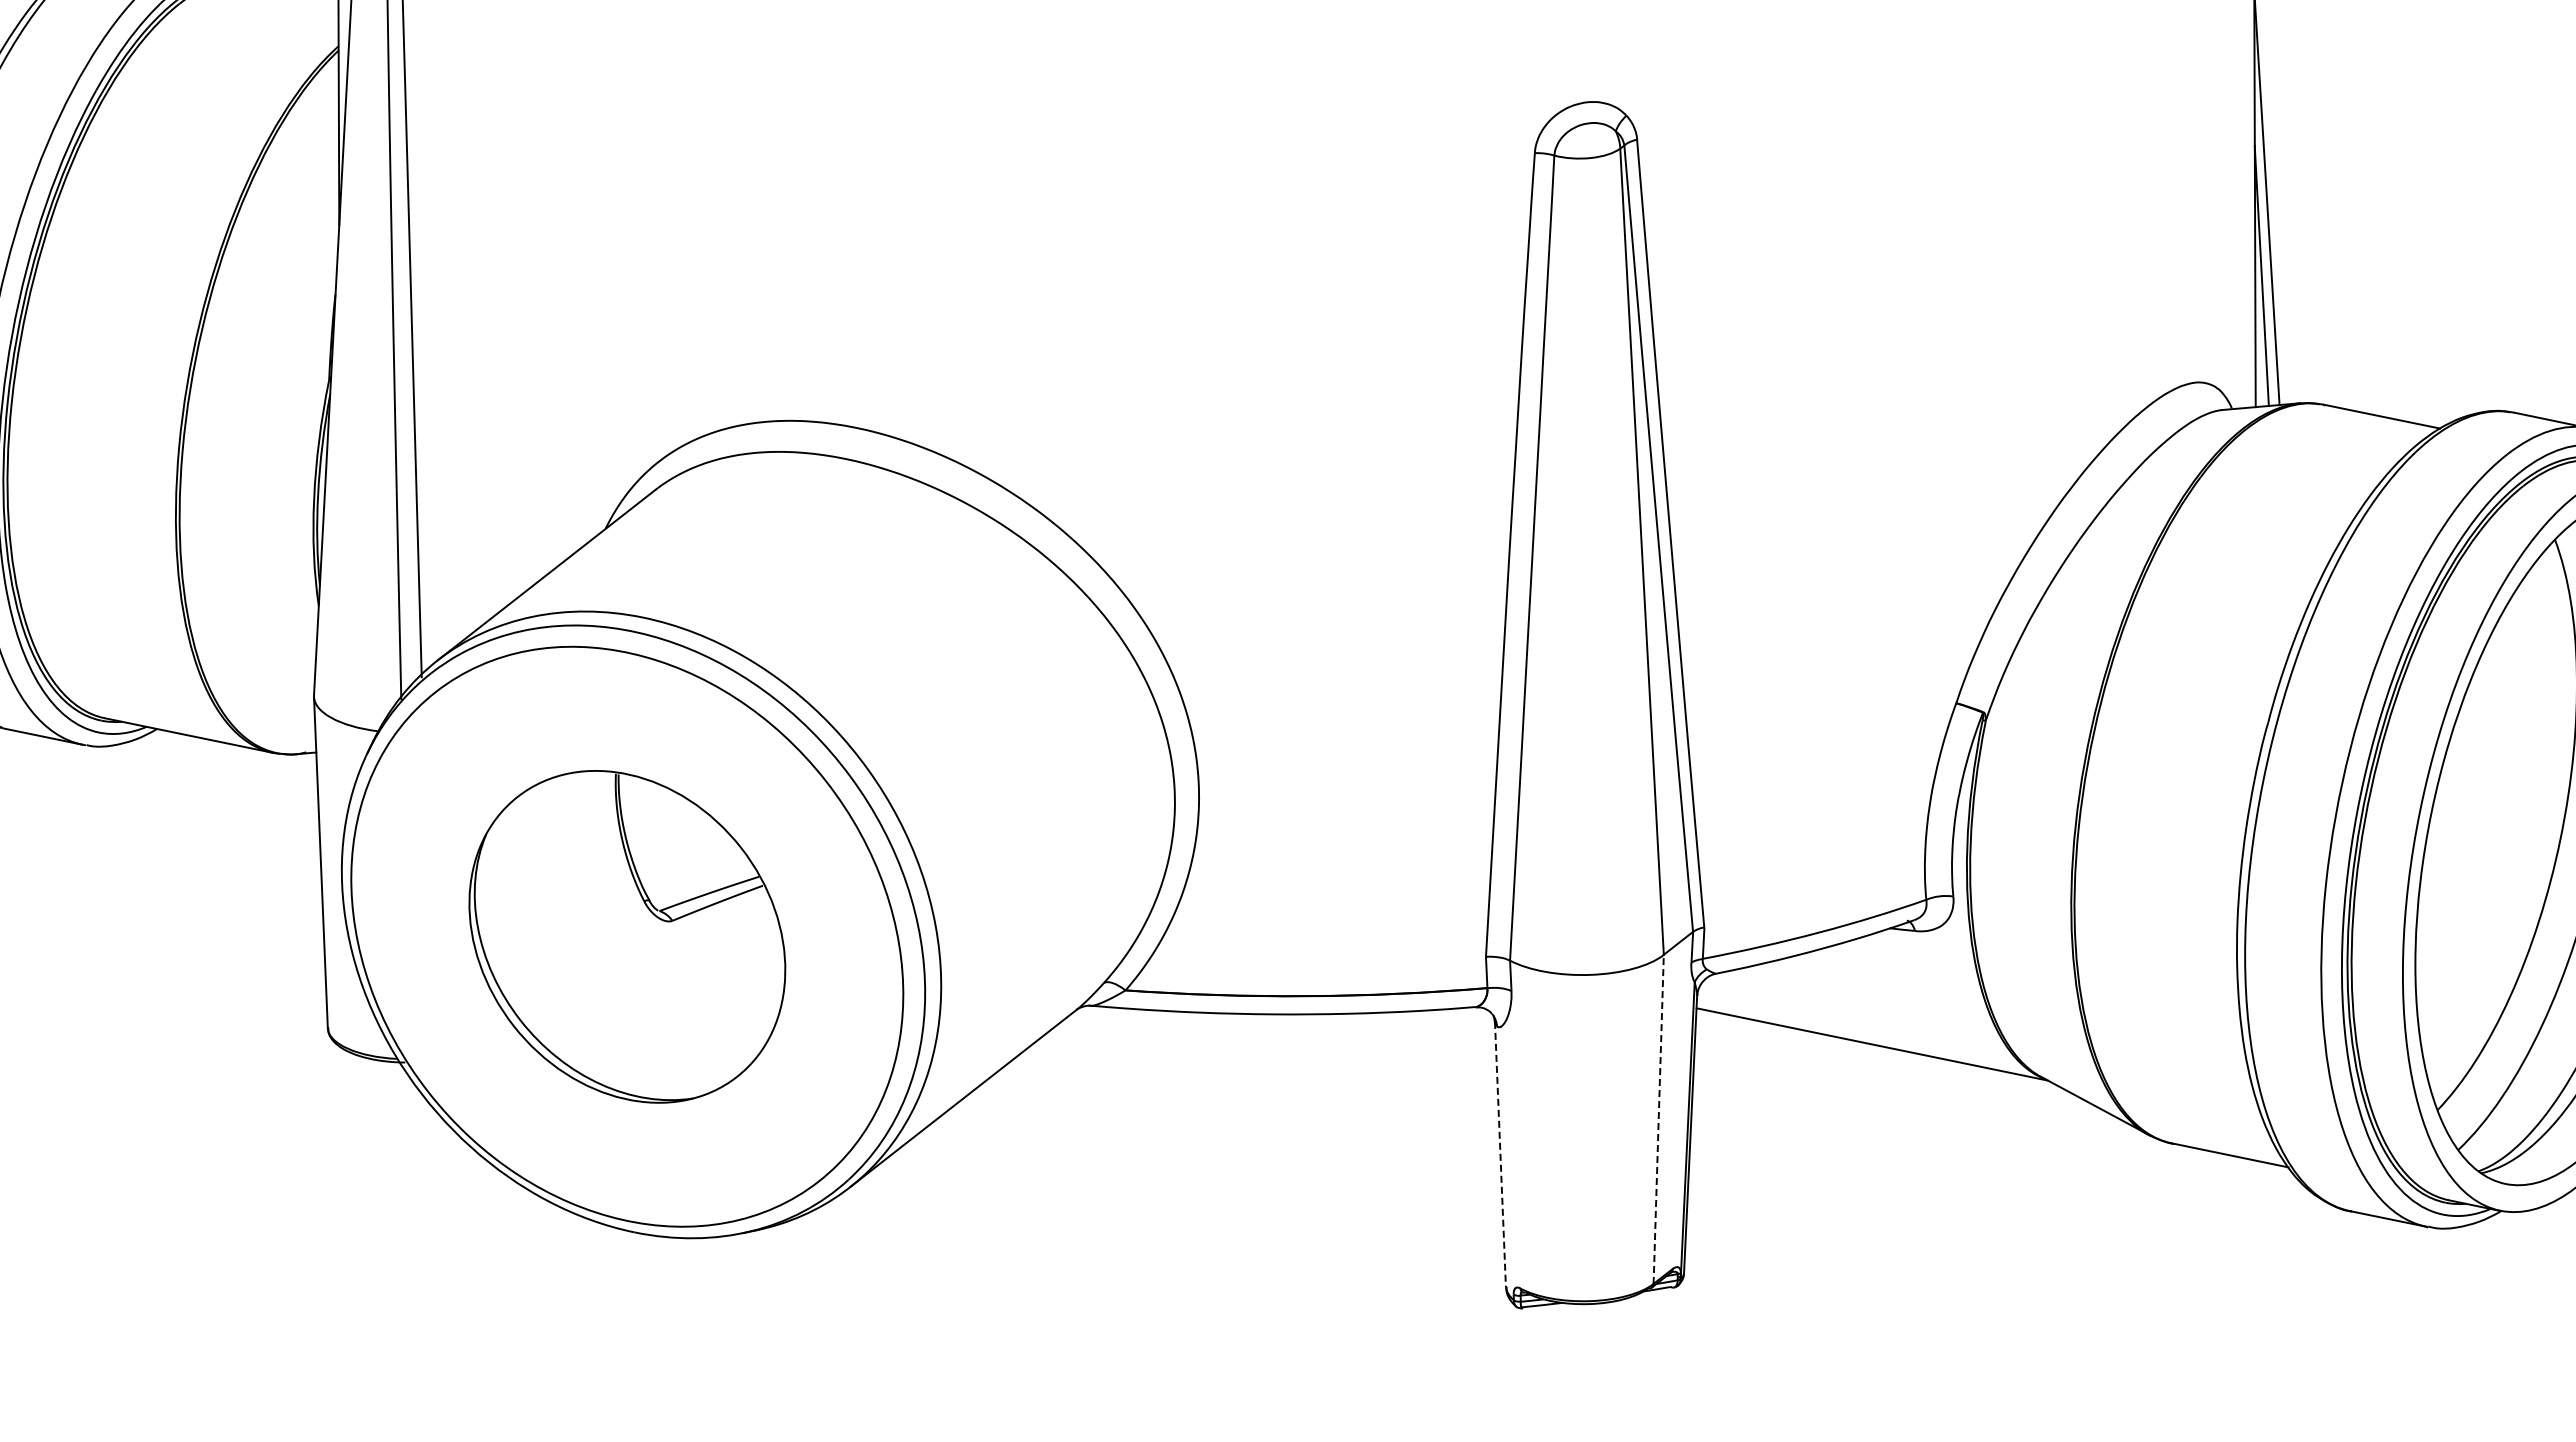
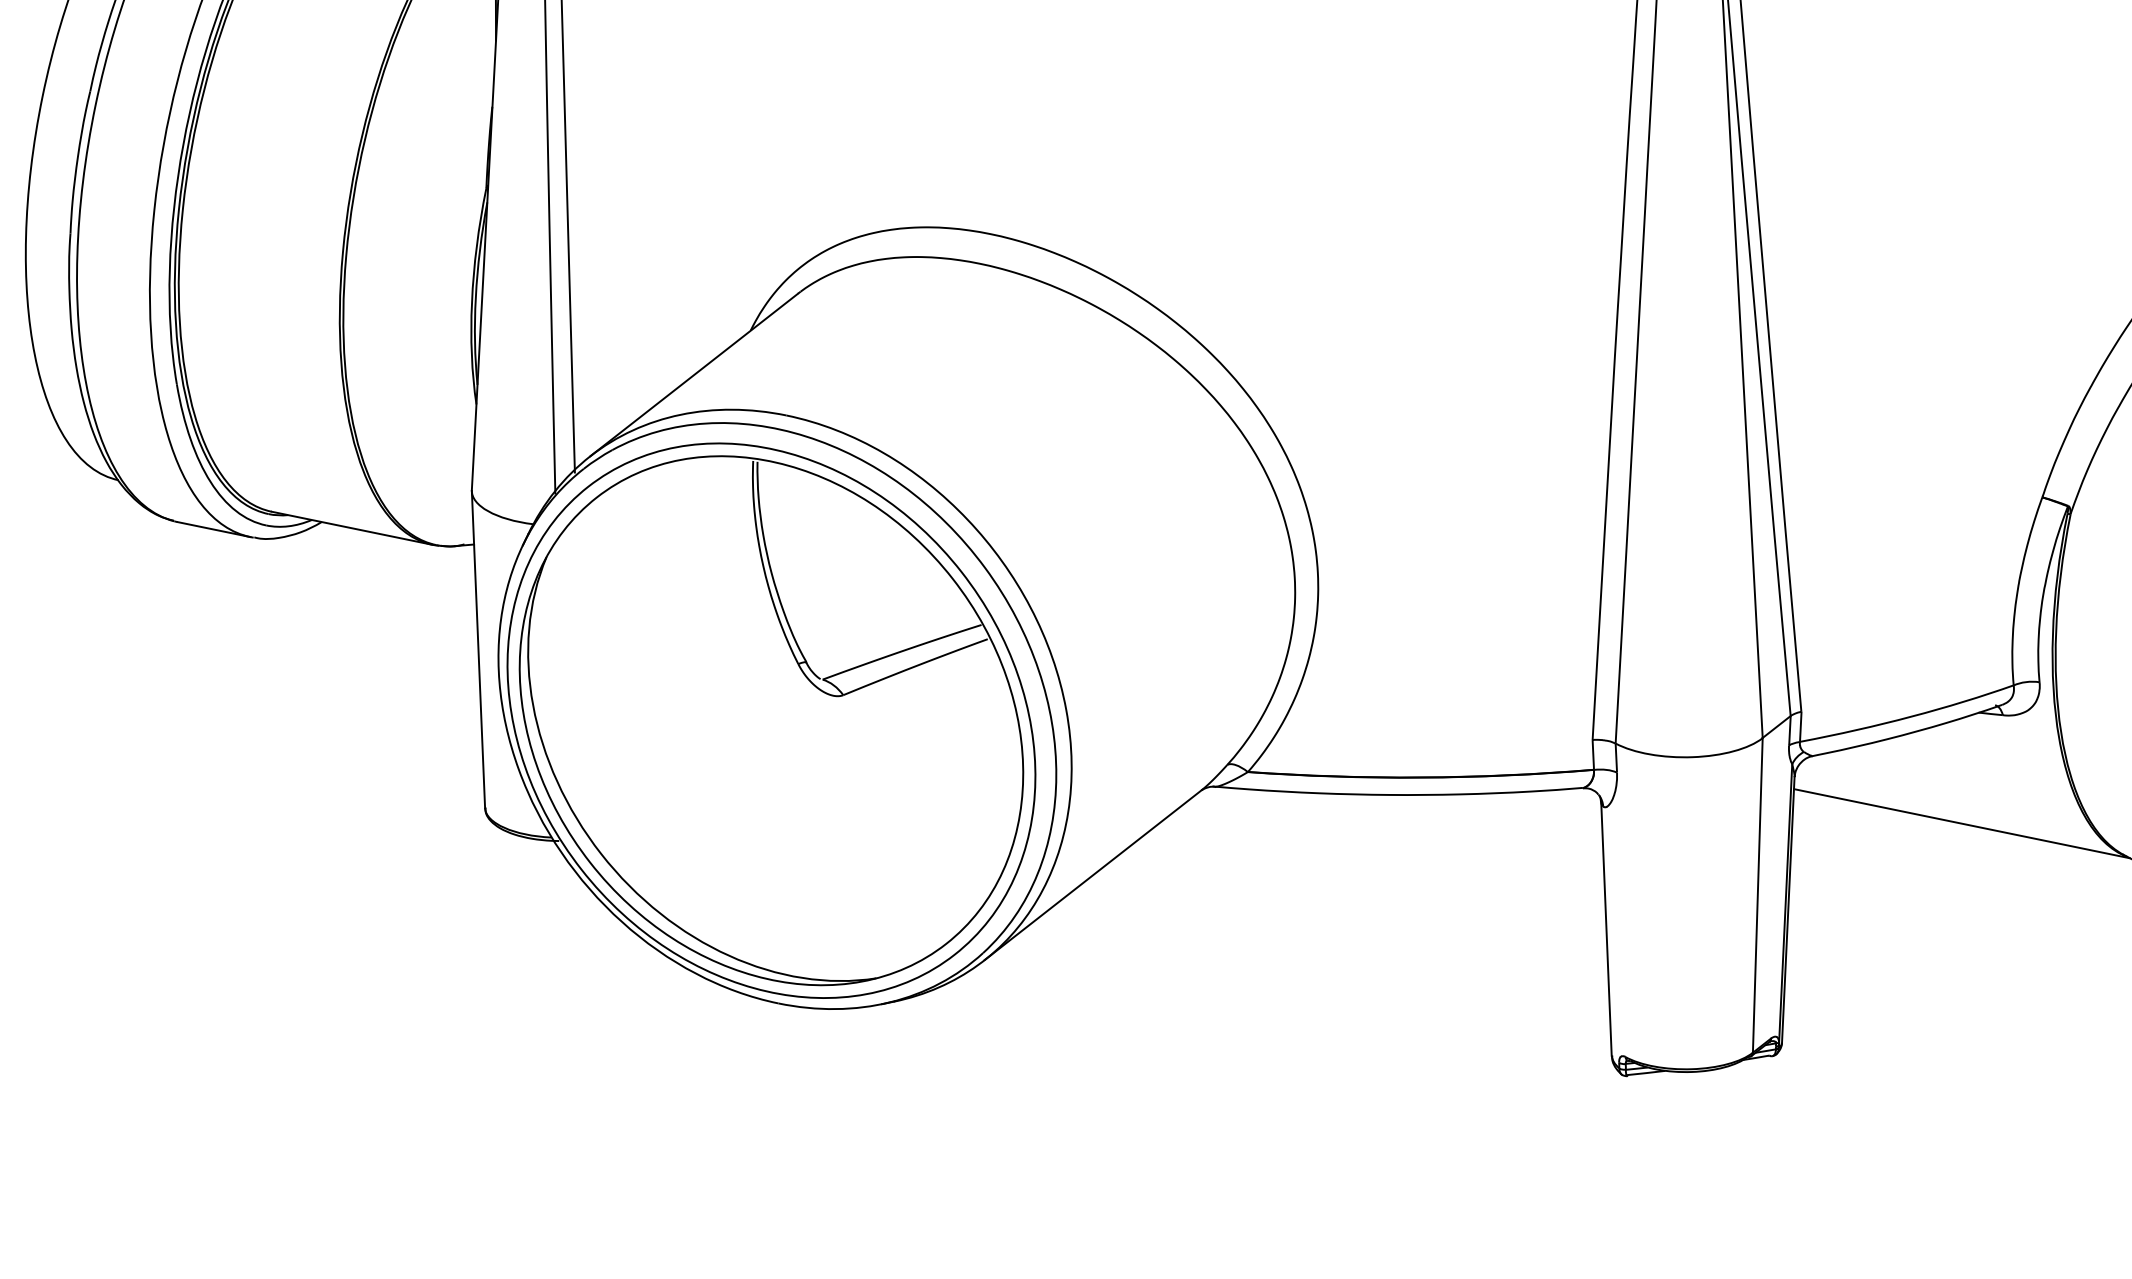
part: (627, 936) -> (771, 720), size x1.67
line: (1658, 1119) -> (1757, 895), dashed -> solid
line: (1500, 1154) -> (1606, 928), dashed -> solid

